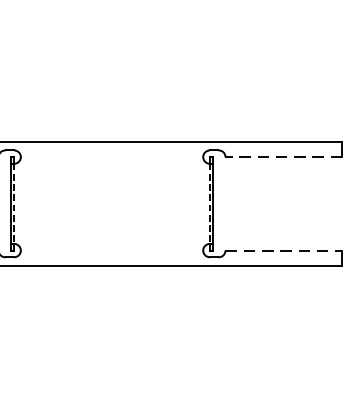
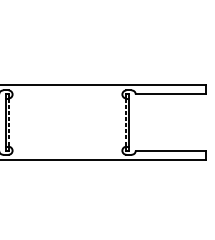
line: (283, 157) -> (170, 94), dashed -> solid
line: (284, 250) -> (171, 150), dashed -> solid

